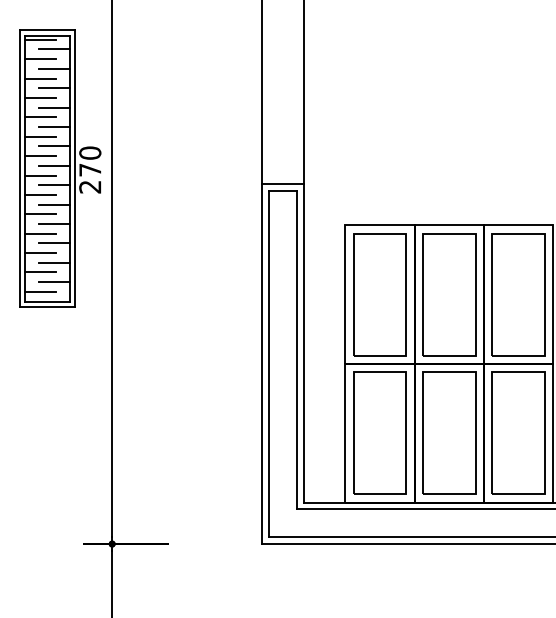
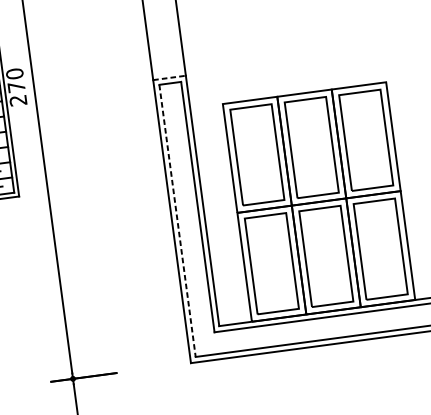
line: (283, 183) -> (169, 77), solid -> dashed
line: (269, 364) -> (177, 221), solid -> dashed

